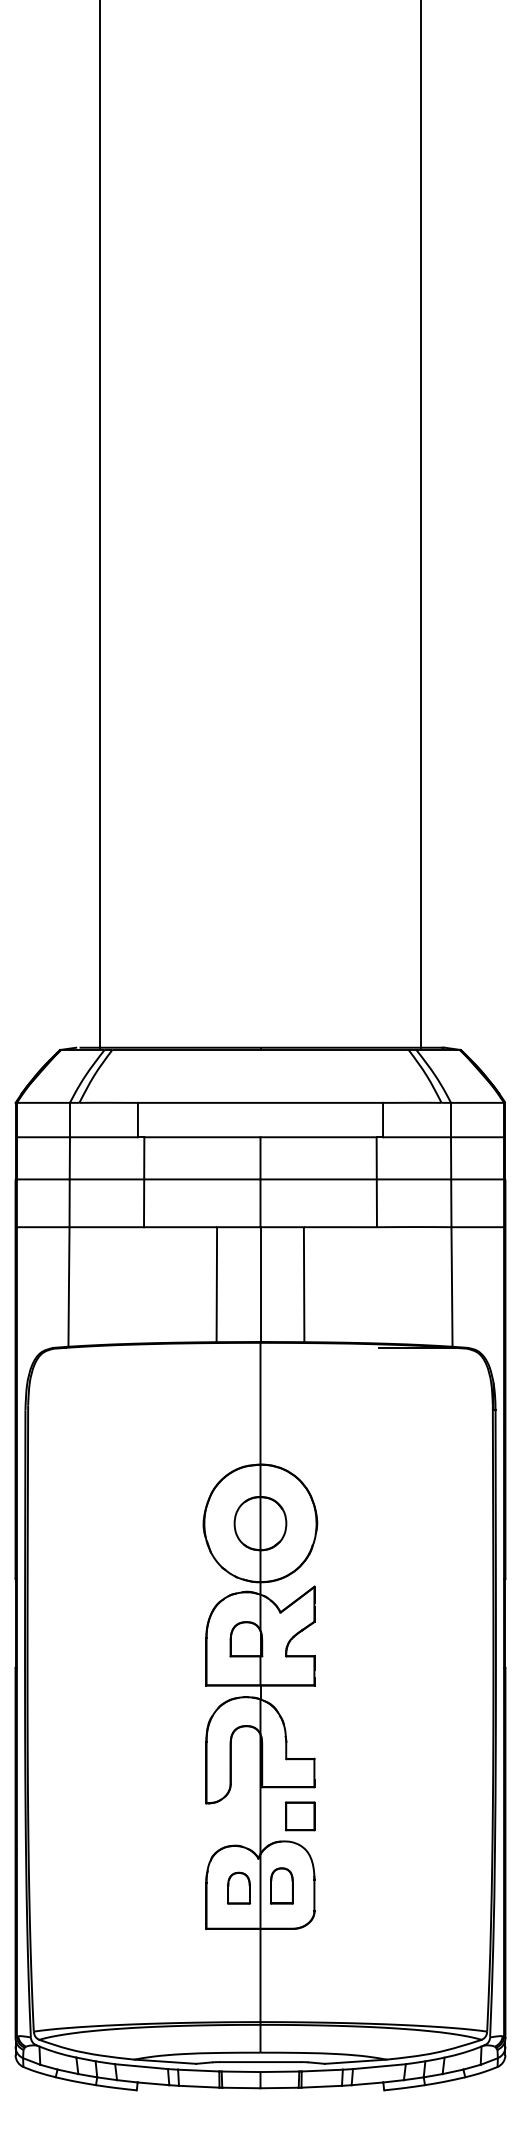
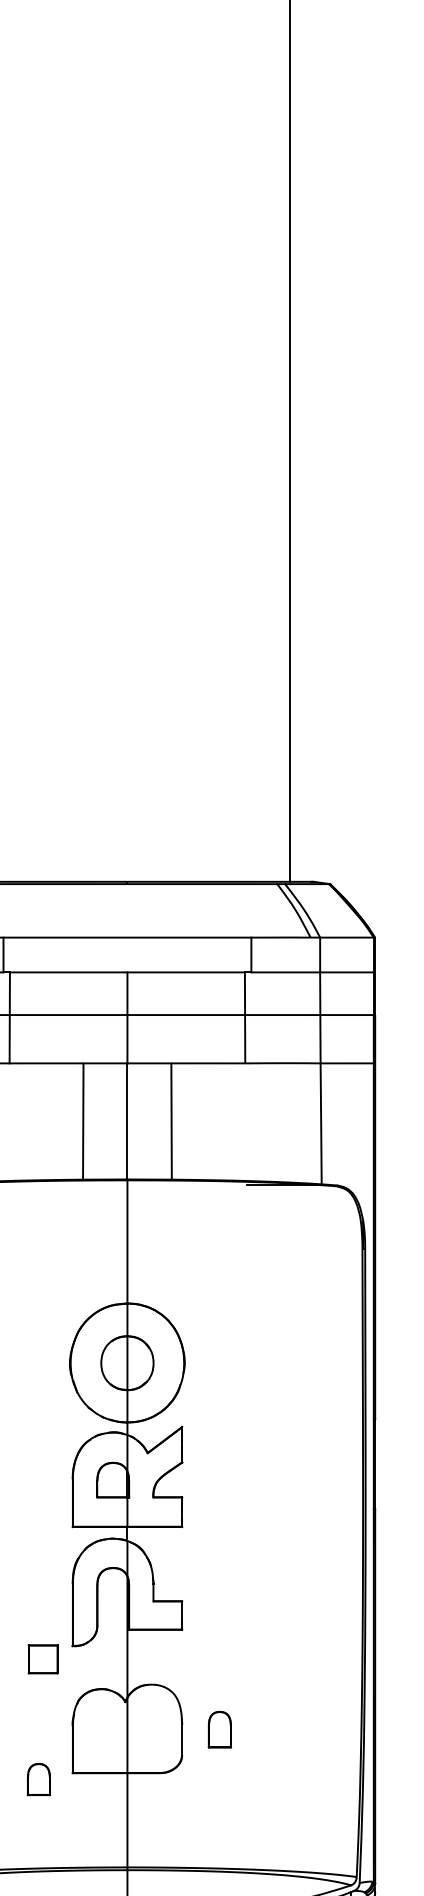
part: (299, 1816) -> (42, 1659), moved
part: (281, 1885) -> (219, 1729), moved
part: (238, 1887) -> (38, 1778), moved

